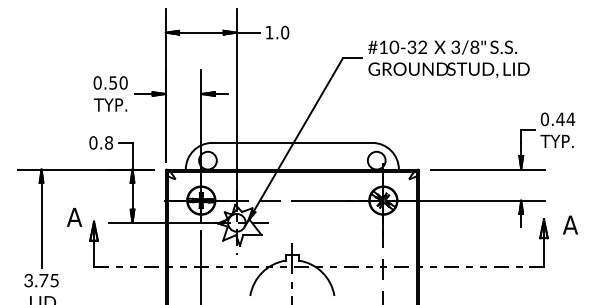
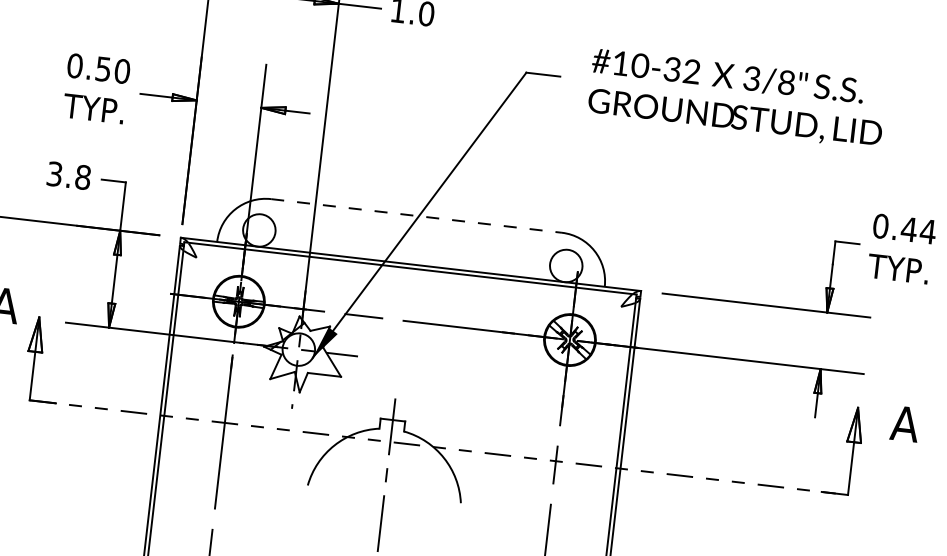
text: (448, 58) -> (736, 97), moved
text: (93, 142) -> (54, 173), 0.8 -> 3.8
line: (292, 142) -> (416, 215), solid -> dashed

